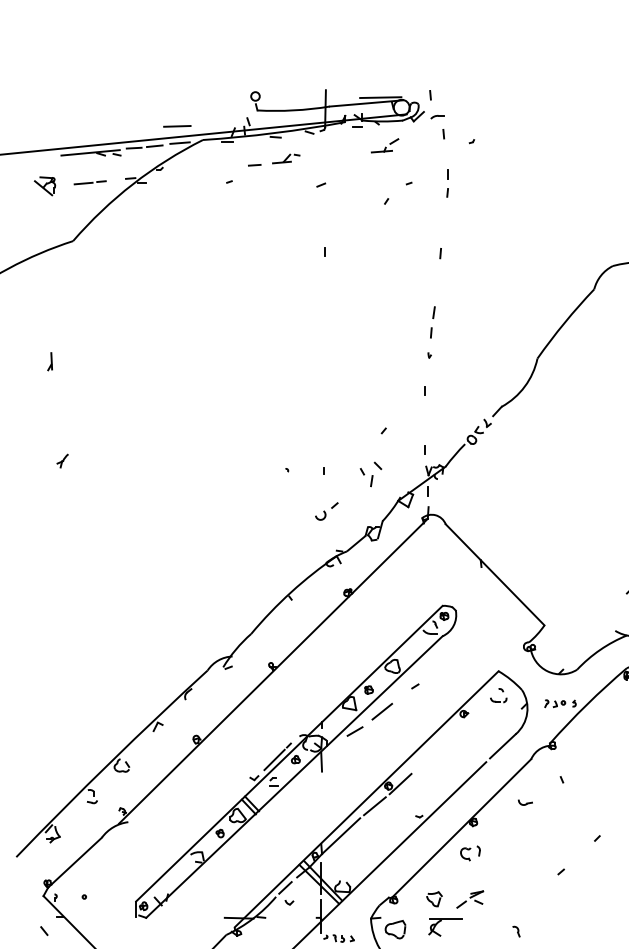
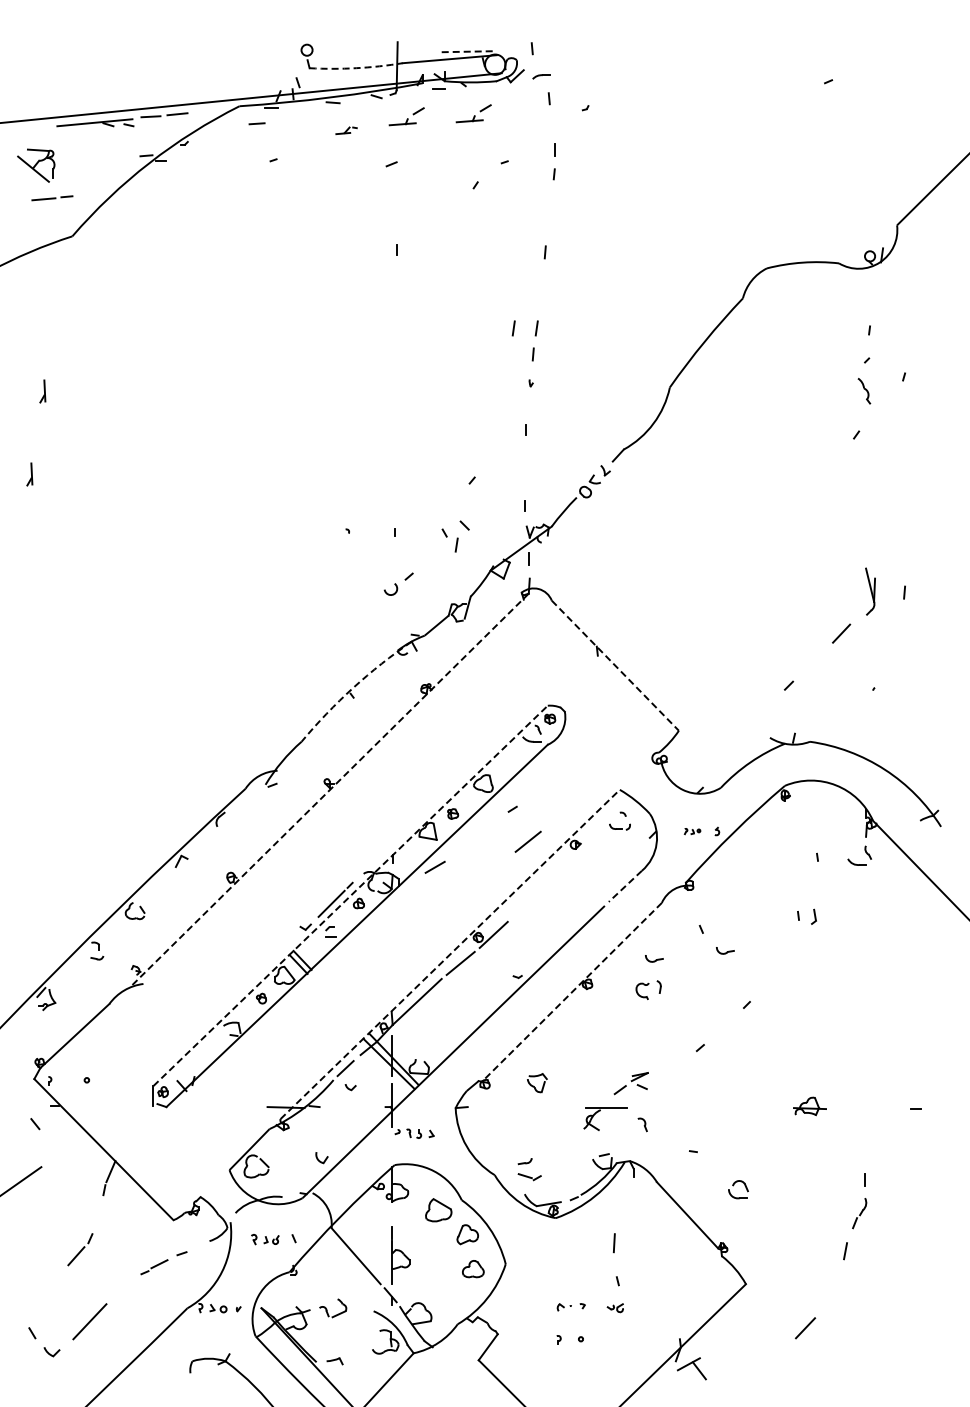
line: (380, 97) -> (468, 51), solid -> dashed
arc: (293, 110) -> (356, 68), solid -> dashed
line: (177, 126) -> (206, 88), removed
line: (179, 143) -> (209, 110), removed
part: (332, 147) -> (406, 116), added
part: (286, 158) -> (346, 130), size x0.6
line: (254, 165) -> (256, 123), moved
line: (90, 182) -> (52, 198), moved
part: (45, 186) -> (36, 165), size x1.4
line: (415, 312) -> (513, 328), added
part: (39, 426) -> (29, 474), added
part: (62, 461) -> (58, 519), removed
line: (495, 574) -> (615, 665), solid -> dashed
arc: (291, 591) -> (353, 687), solid -> dashed
line: (272, 671) -> (329, 790), solid -> dashed
part: (555, 703) -> (692, 831), size x0.6
line: (381, 711) -> (527, 841), moved
line: (502, 746) -> (625, 886), solid -> dashed
line: (289, 753) -> (350, 895), solid -> dashed
line: (321, 761) -> (391, 906), removed
part: (580, 796) -> (725, 950), added
line: (366, 799) -> (450, 954), solid -> dashed
line: (461, 828) -> (571, 992), solid -> dashed
part: (470, 852) -> (648, 989), moved
part: (469, 899) -> (630, 1083), moved
part: (441, 921) -> (600, 1111), moved
part: (394, 929) -> (486, 1122), removed

